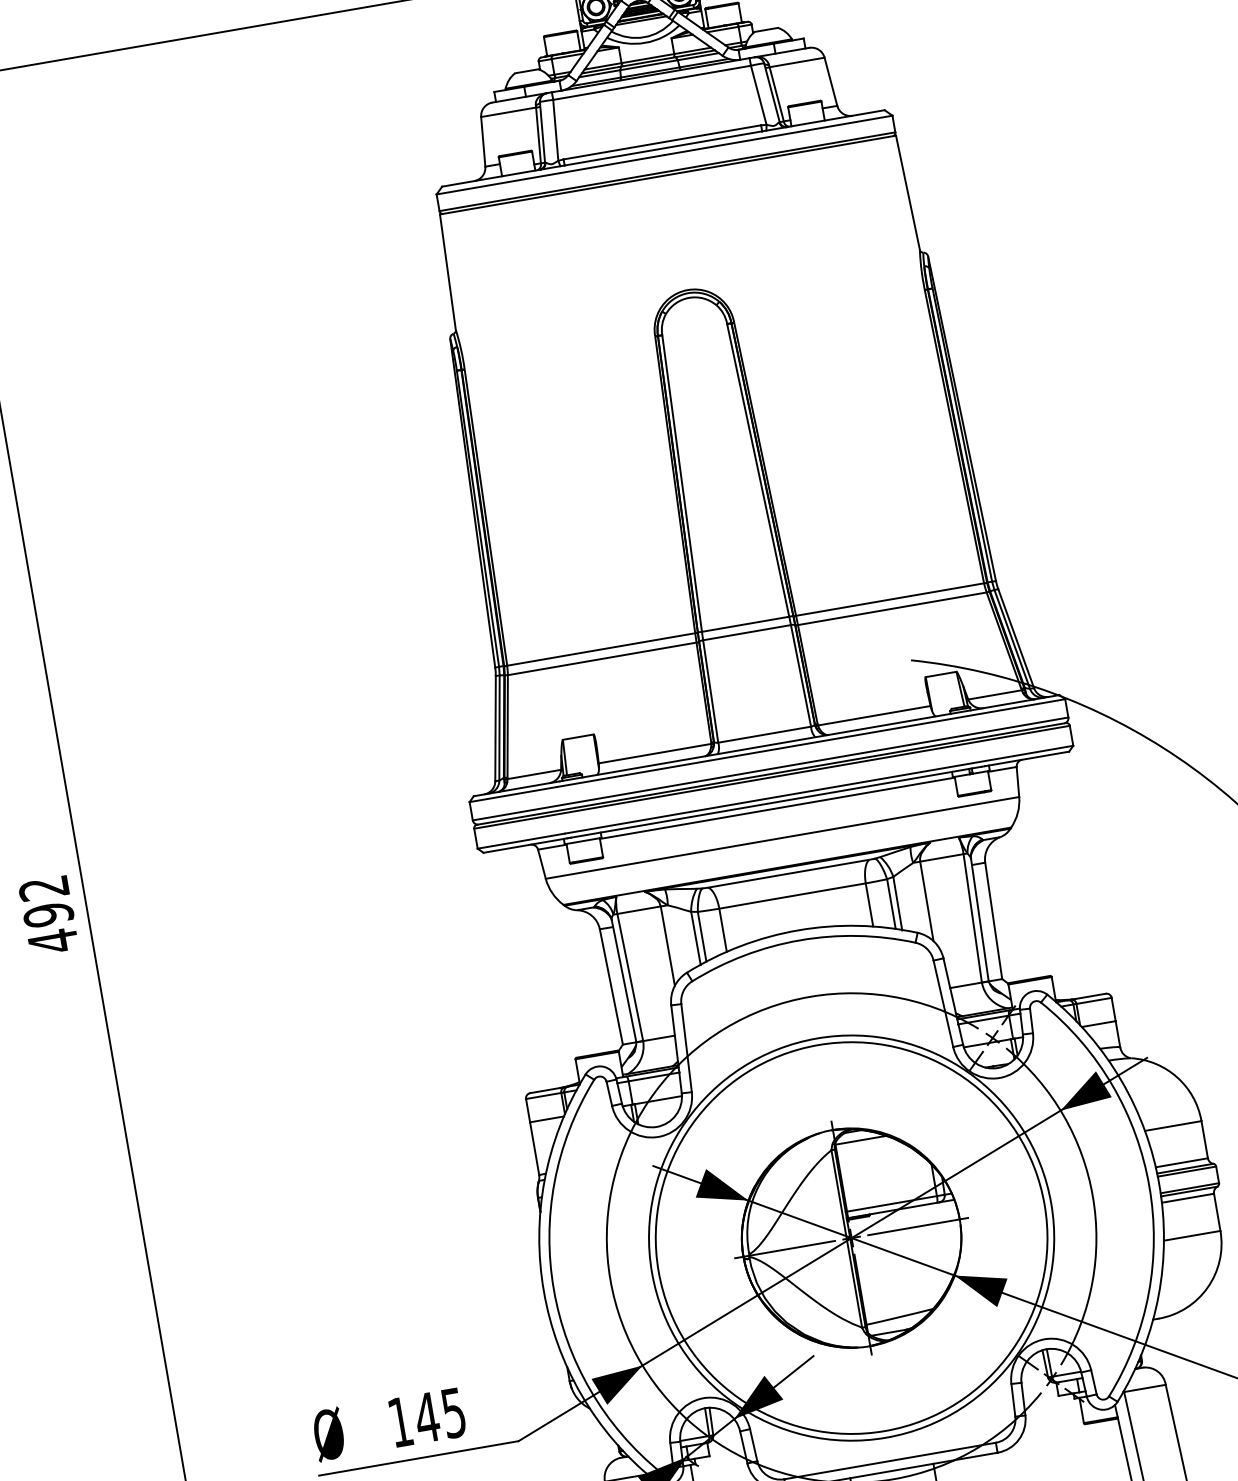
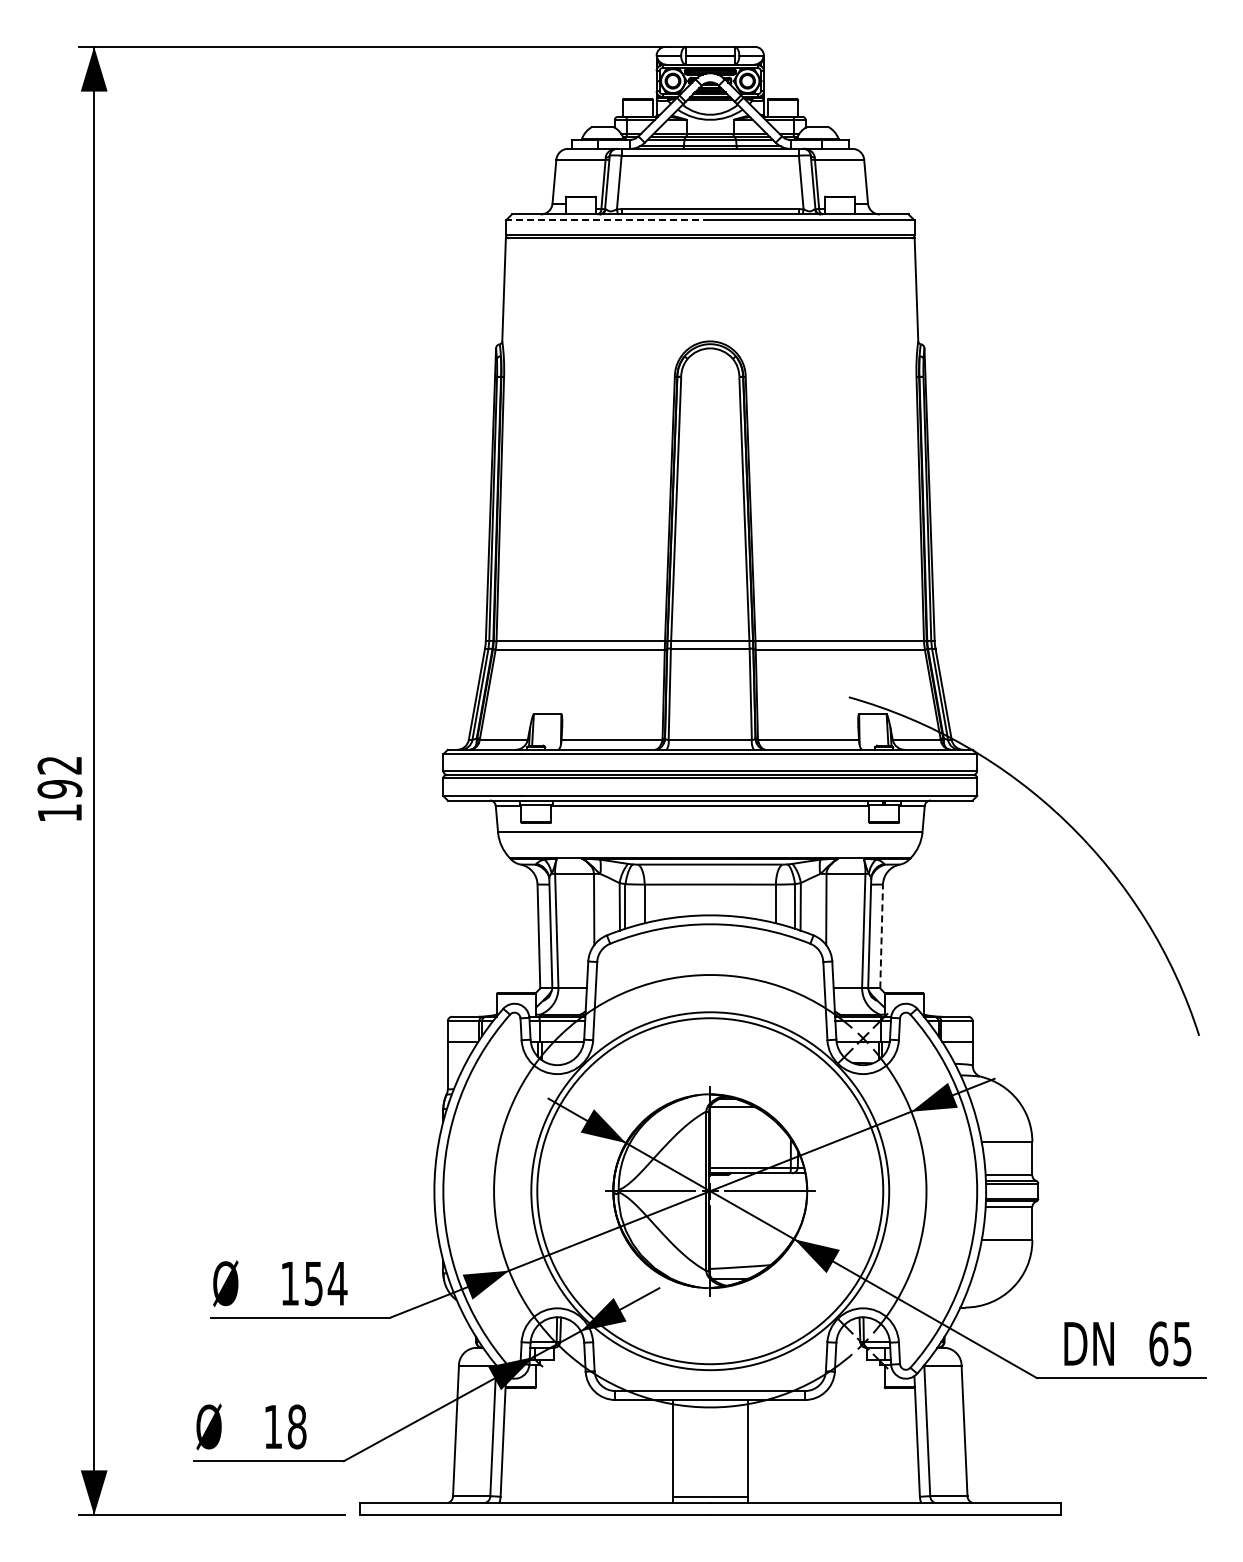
line: (549, 174) -> (607, 220), solid -> dashed
line: (993, 920) -> (881, 936), solid -> dashed
text: (52, 942) -> (59, 813), 492 -> 192
text: (440, 1416) -> (325, 1284), 145 -> 154

